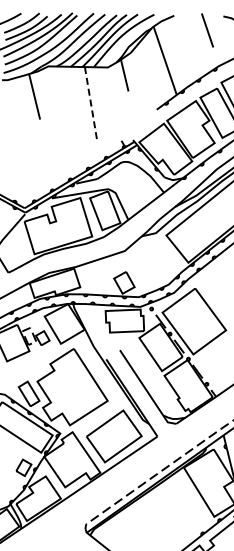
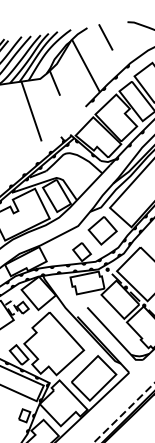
line: (207, 30) -> (105, 37), moved
line: (91, 105) -> (31, 112), dashed -> solid
part: (152, 261) -> (102, 230), added

